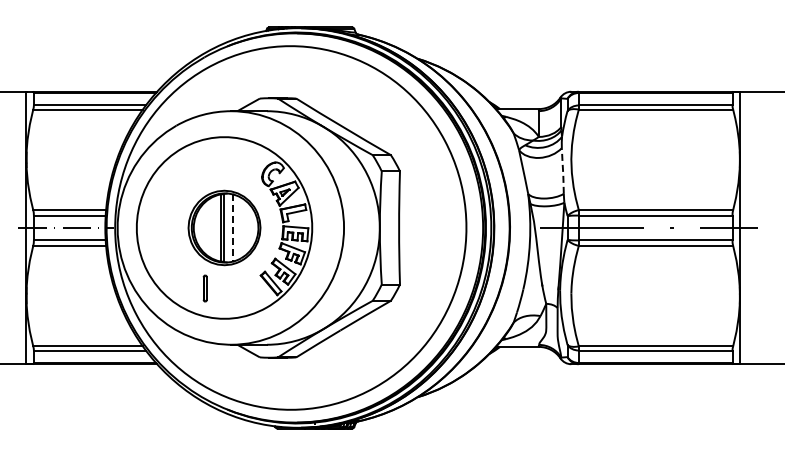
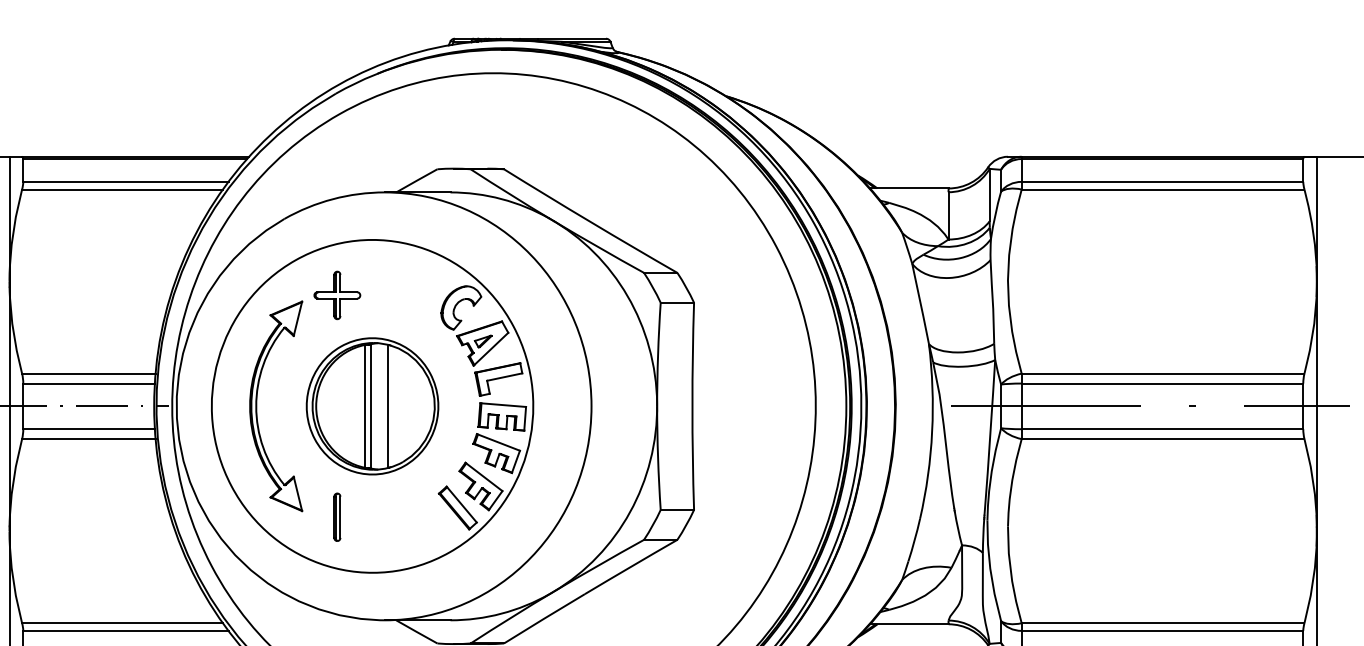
line: (563, 170) -> (993, 301), dashed -> solid
part: (163, 215) -> (260, 383), added
line: (233, 227) -> (388, 405), dashed -> solid

